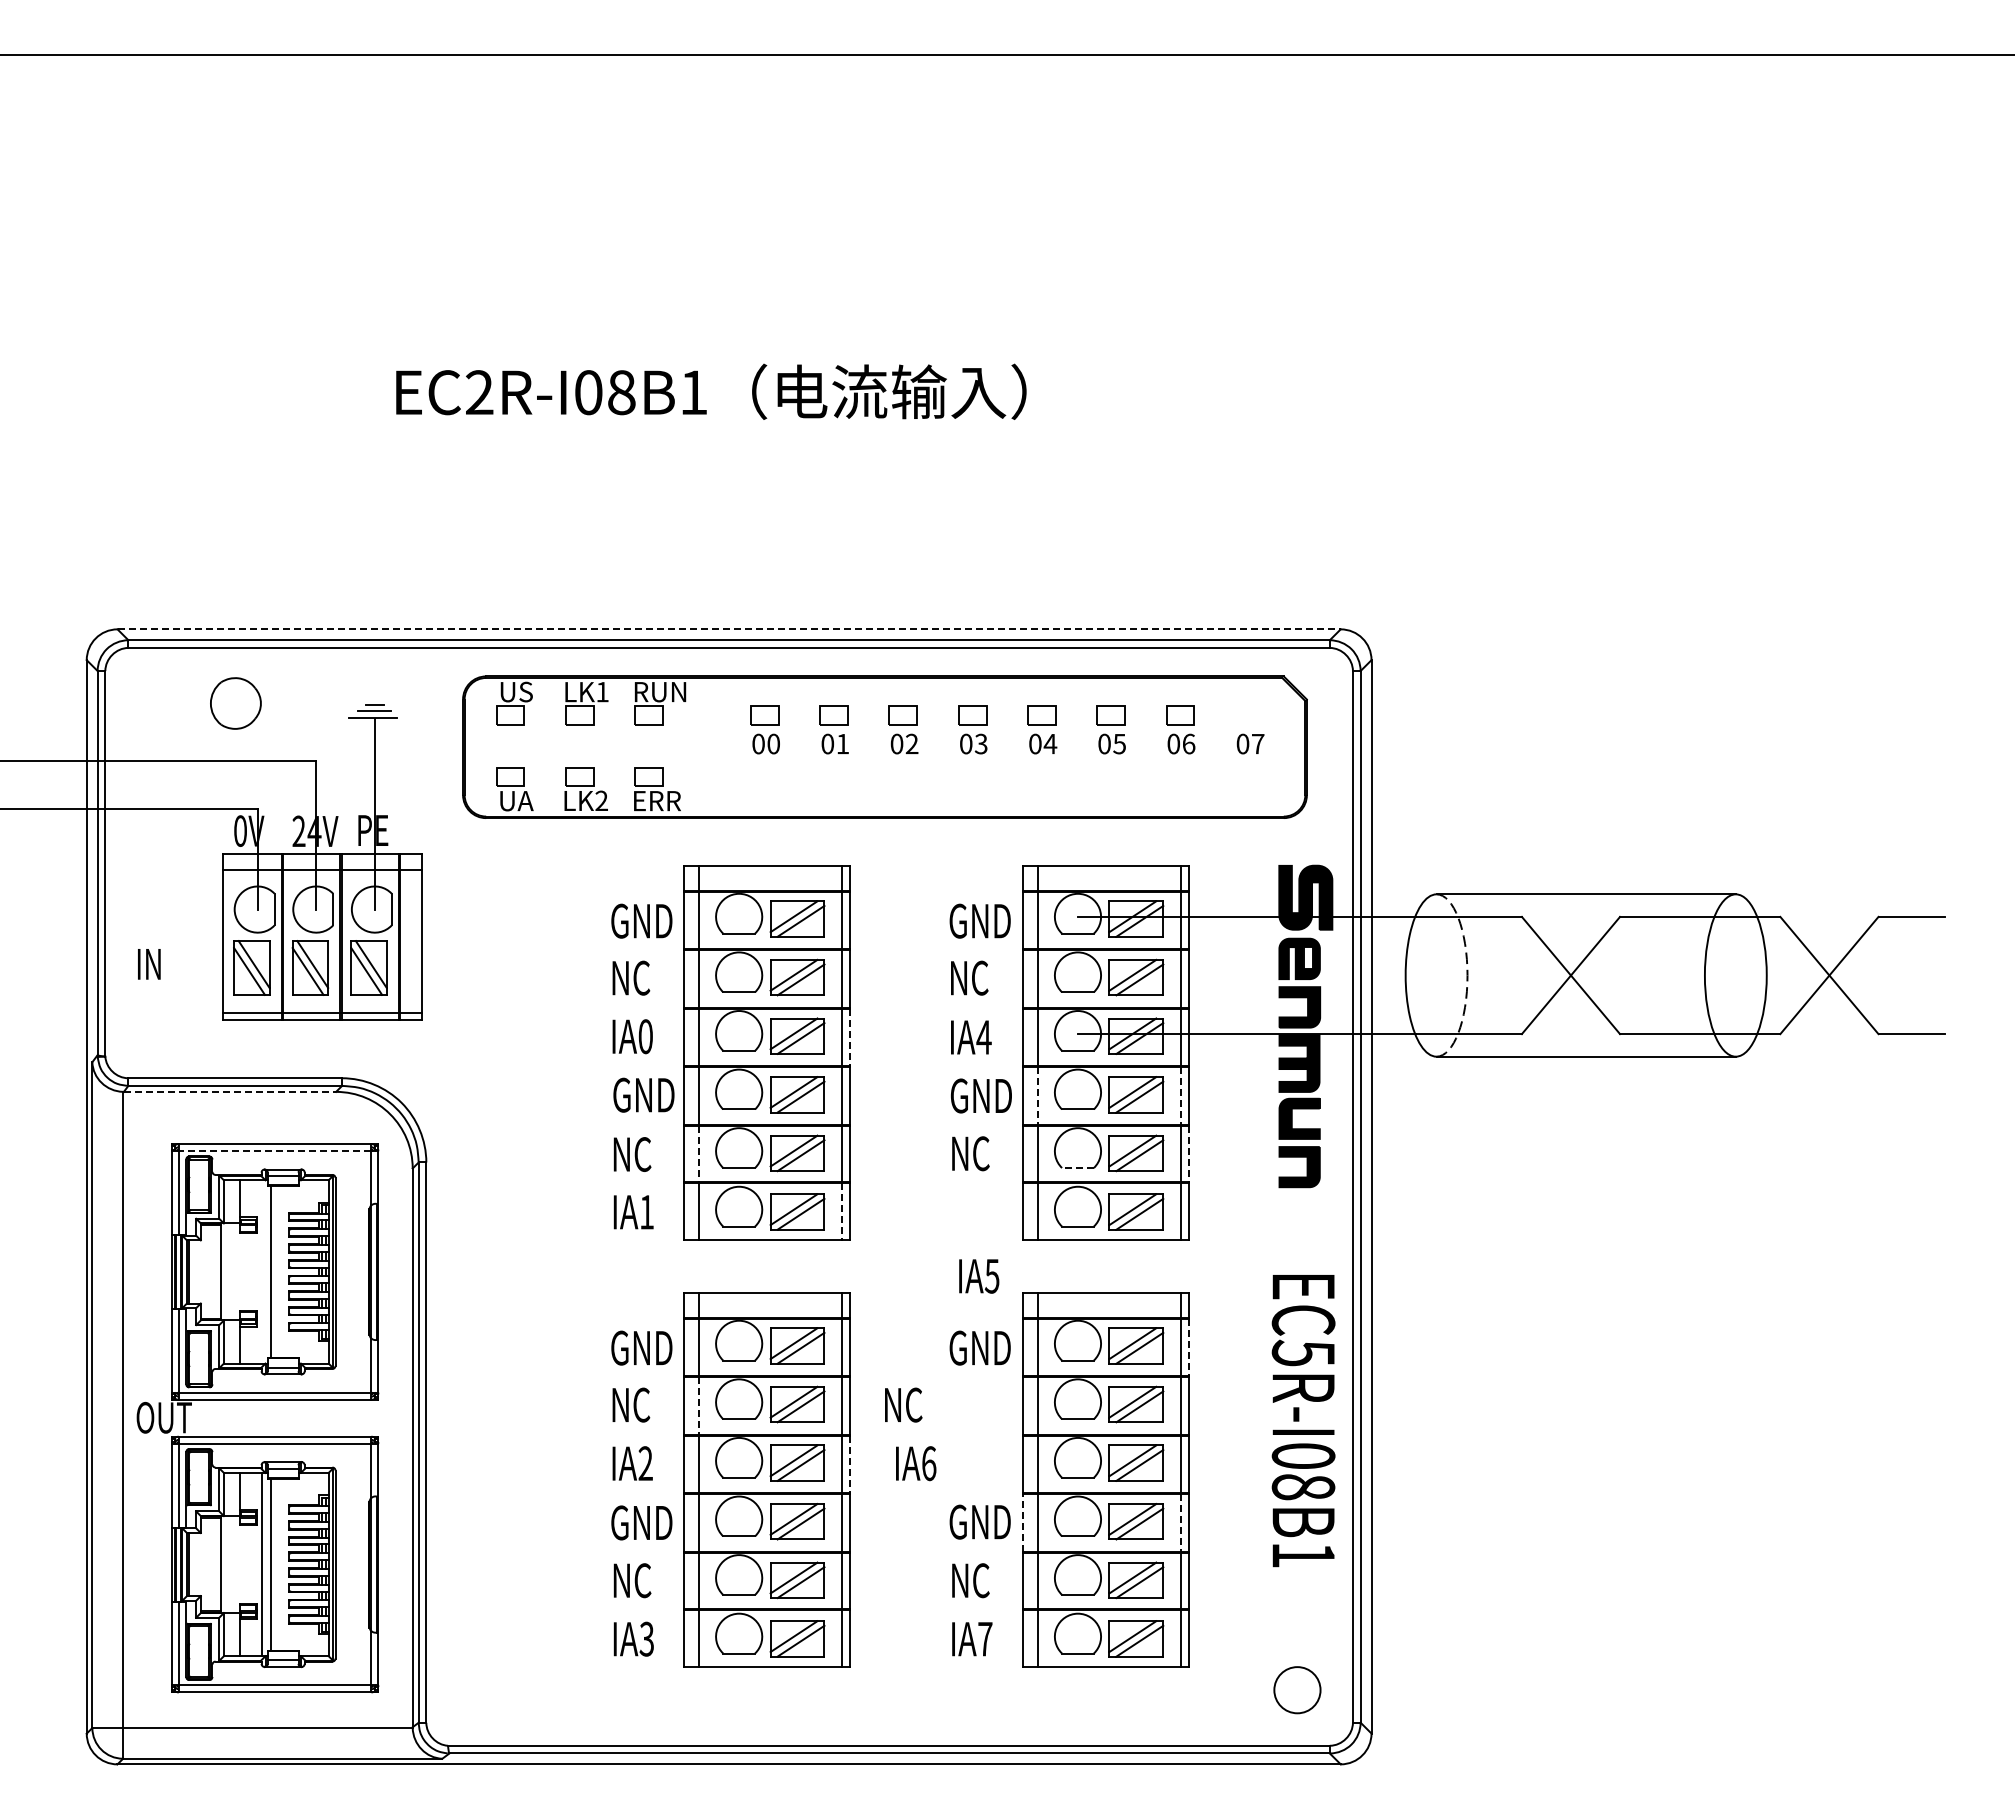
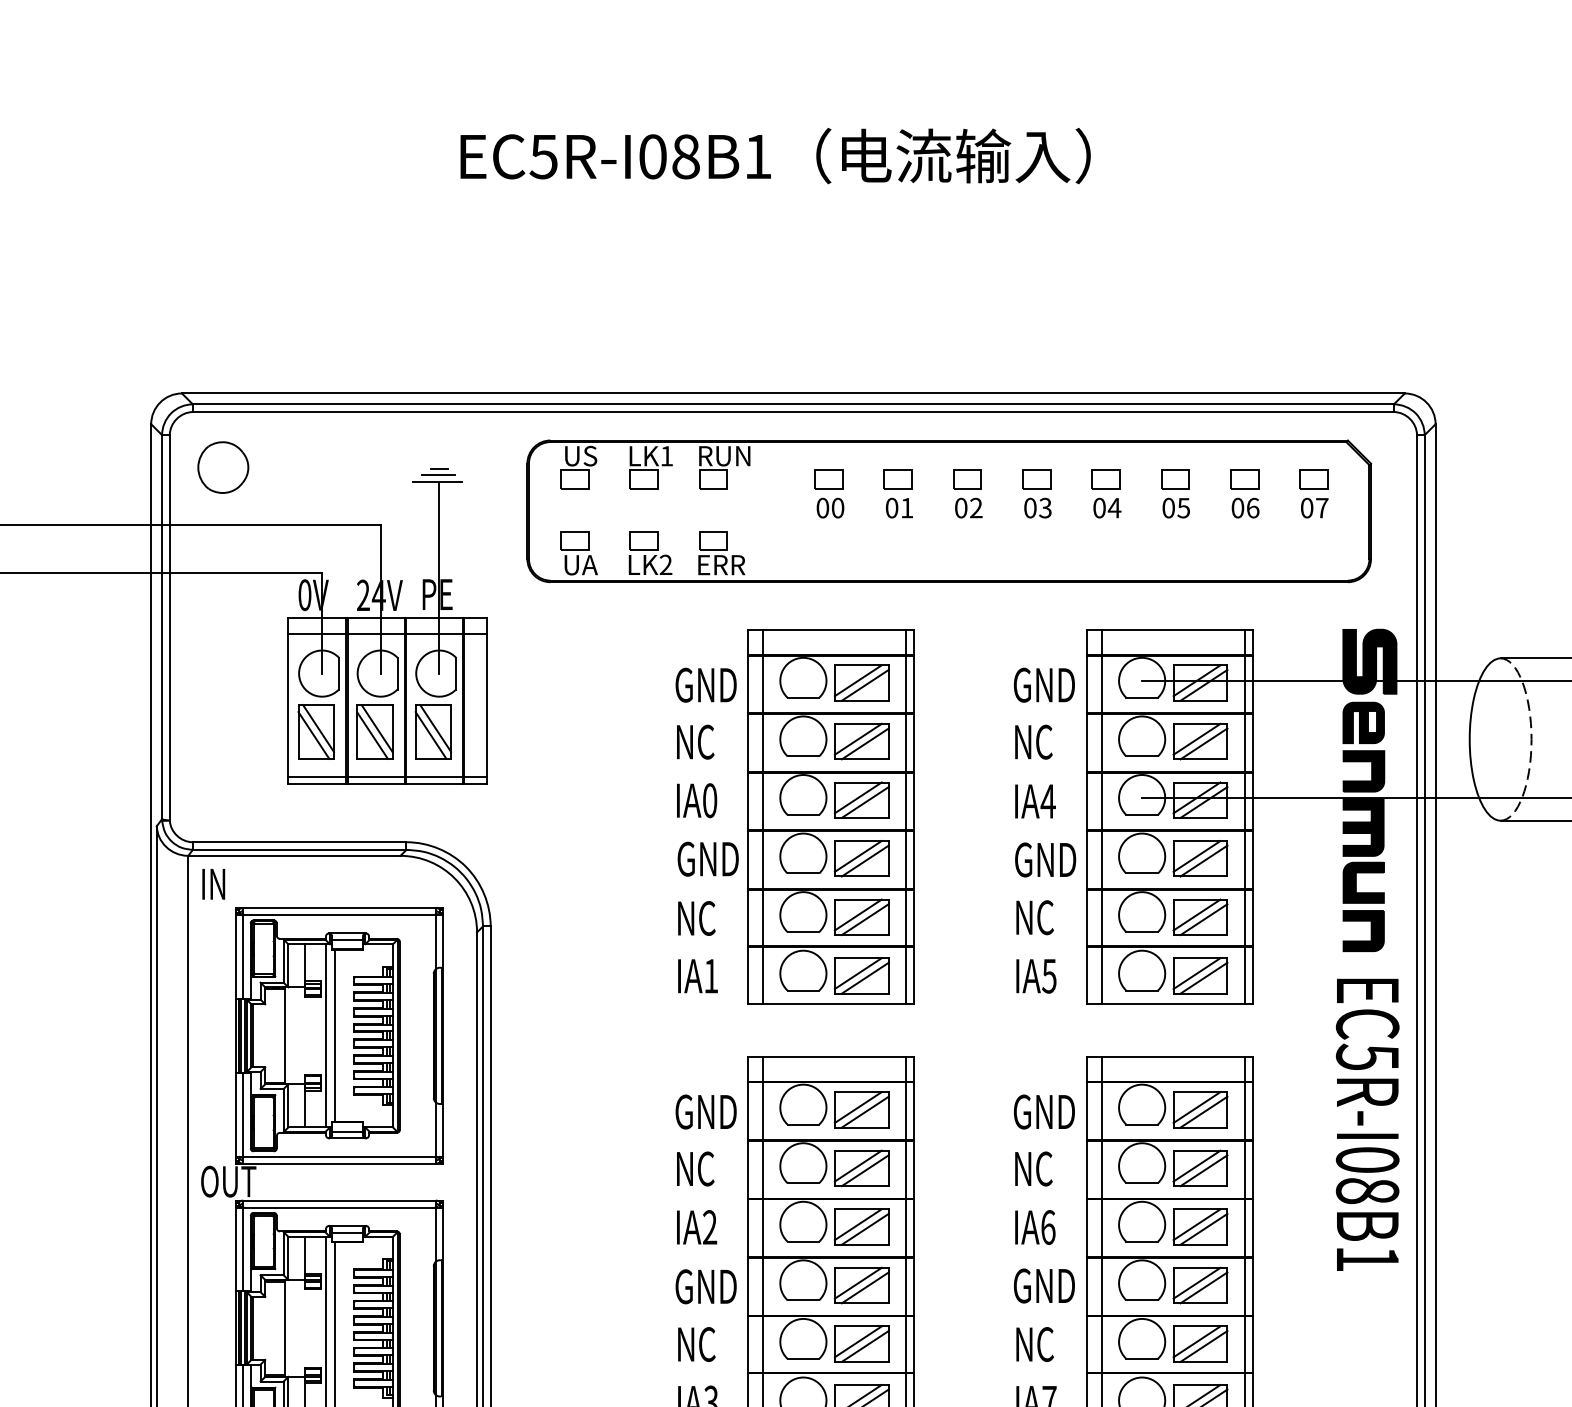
text: (479, 392) -> (543, 156), EC2R-I08B1 -> EC5R-I08B1
line: (729, 629) -> (793, 393), dashed -> solid
part: (235, 703) -> (222, 467), moved
part: (1249, 715) -> (1313, 479), added
text: (149, 964) -> (213, 884), moved
line: (849, 1037) -> (913, 801), dashed -> solid
line: (230, 1091) -> (294, 855), dashed -> solid
line: (1038, 1096) -> (1102, 860), dashed -> solid
line: (1180, 1096) -> (1244, 860), dashed -> solid
line: (274, 1151) -> (338, 915), dashed -> solid
line: (699, 1154) -> (763, 918), dashed -> solid
line: (1188, 1154) -> (1252, 918), dashed -> solid
line: (1077, 1168) -> (1141, 932), dashed -> solid
line: (842, 1211) -> (906, 975), dashed -> solid
line: (261, 1271) -> (325, 1035), added
text: (979, 1276) -> (1036, 976), moved
line: (1188, 1347) -> (1252, 1111), dashed -> solid
text: (903, 1404) -> (1033, 1168), moved
line: (699, 1405) -> (763, 1169), dashed -> solid
text: (1303, 1421) -> (1367, 1125), moved
text: (916, 1463) -> (1035, 1227), moved
line: (849, 1464) -> (913, 1228), dashed -> solid
line: (1022, 1522) -> (1086, 1286), dashed -> solid
line: (1180, 1522) -> (1244, 1286), dashed -> solid

